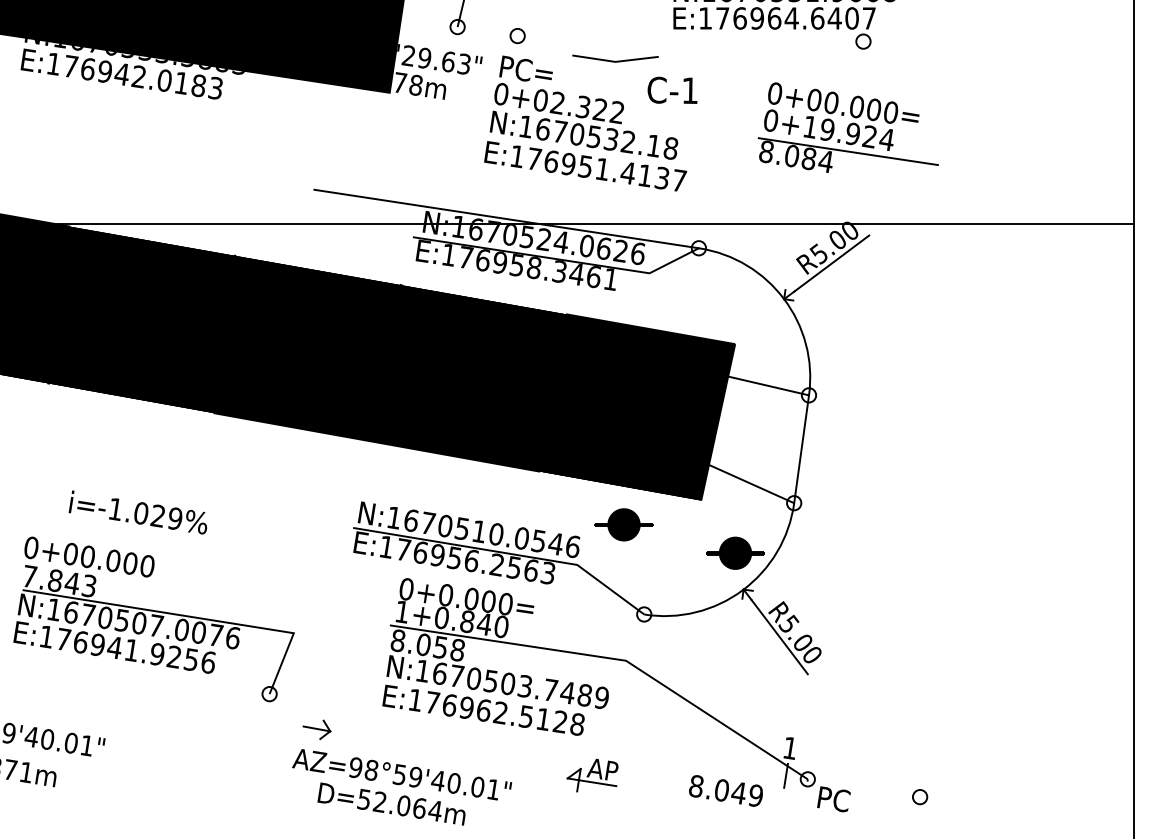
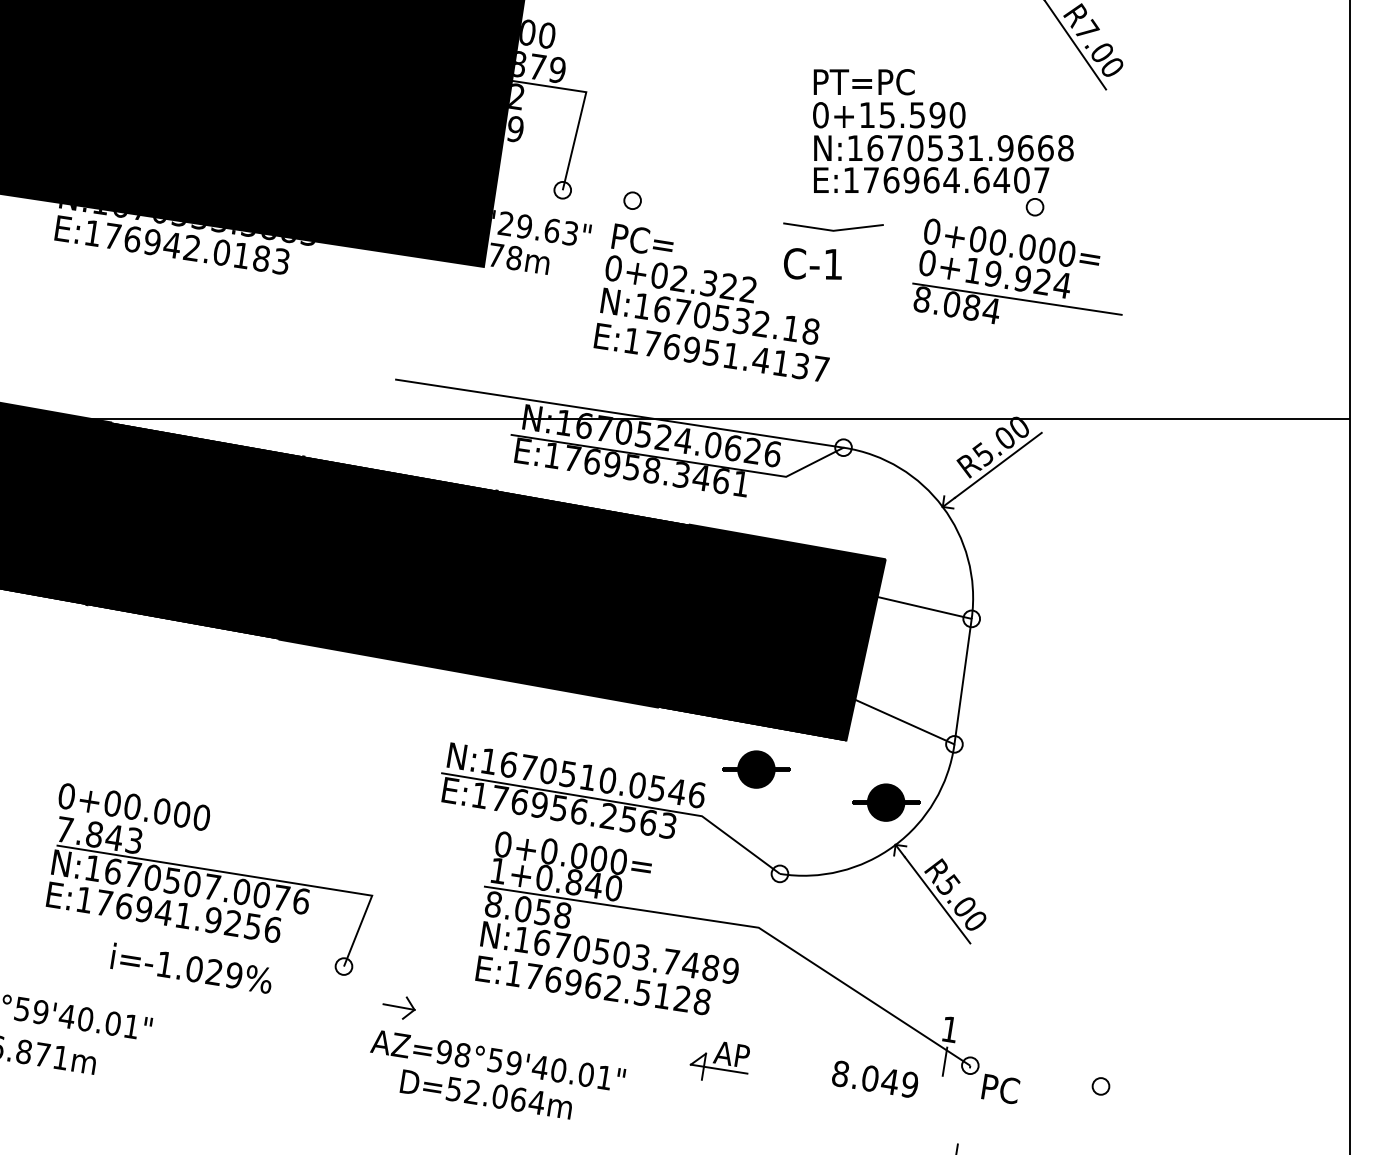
line: (615, 60) -> (833, 229), moved
part: (848, 127) -> (1017, 271), moved
text: (137, 511) -> (190, 967), moved

